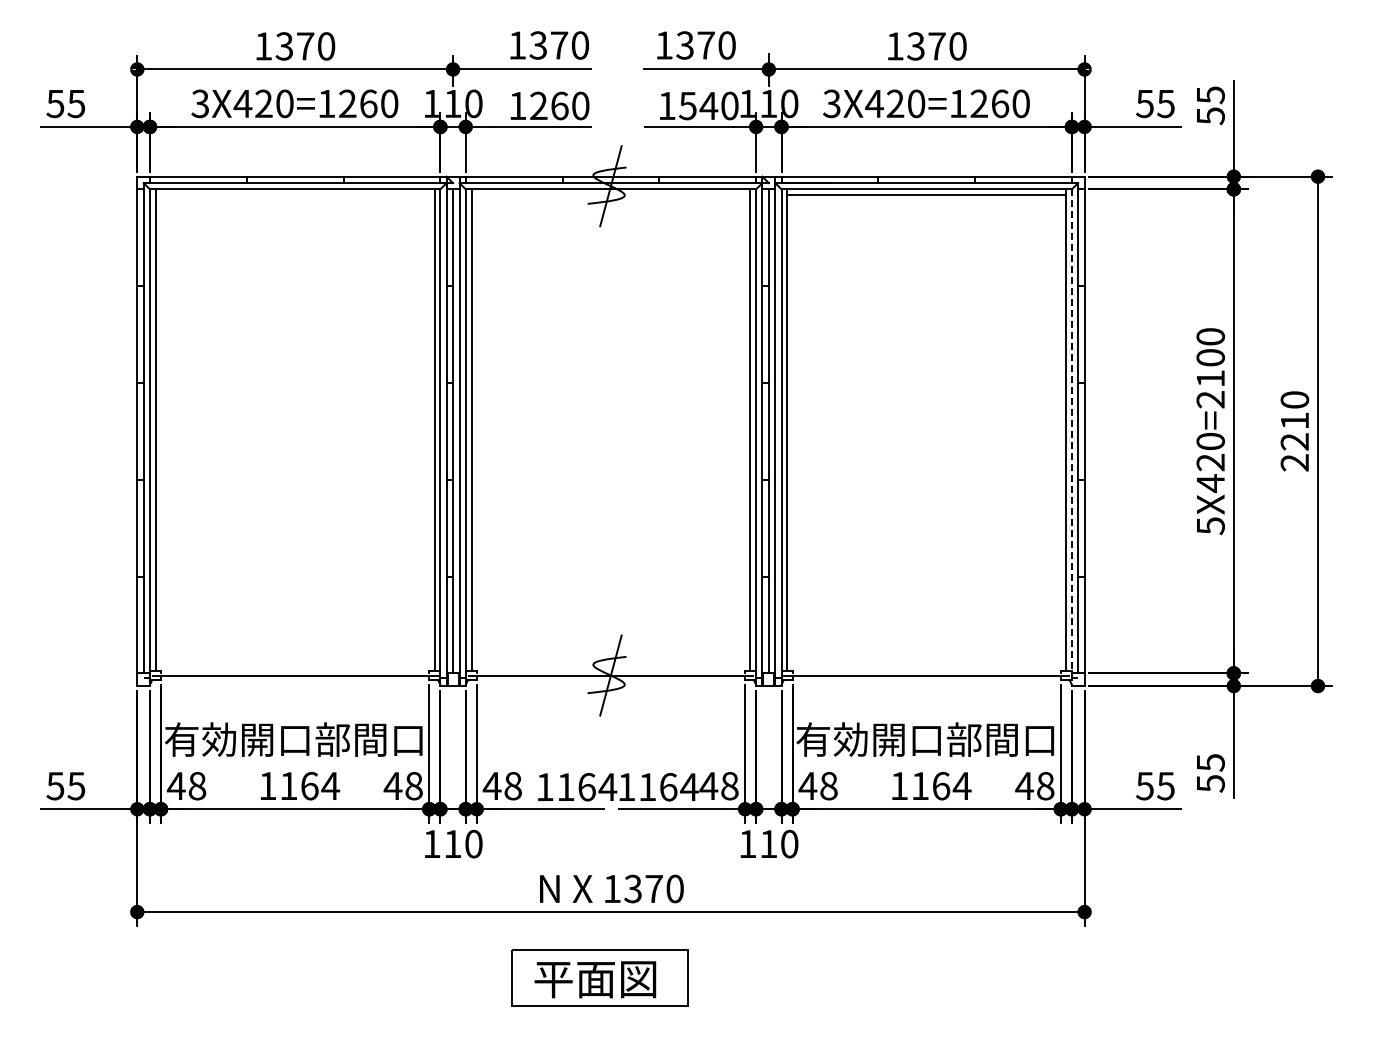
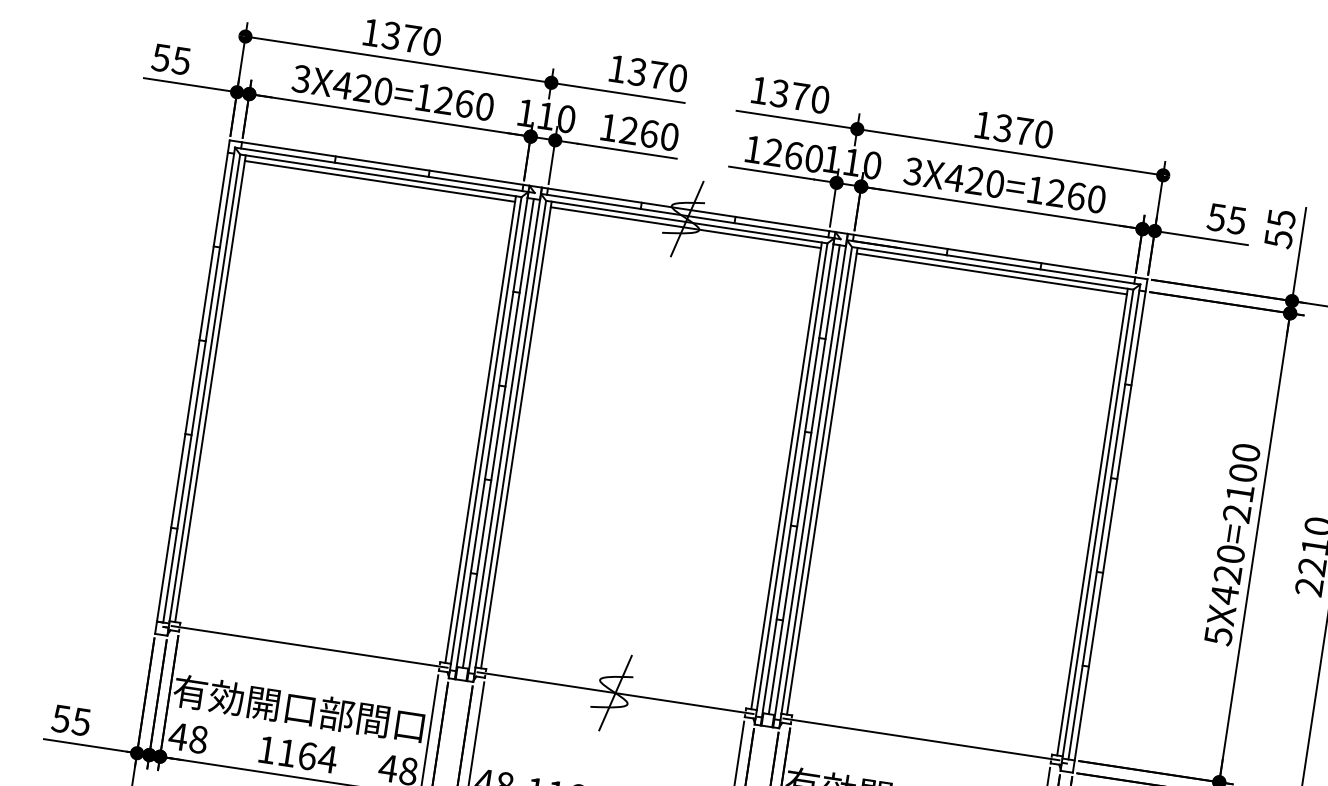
text: (698, 105) -> (783, 153), 1540 -> 1260
line: (294, 195) -> (379, 181), added
line: (610, 195) -> (685, 227), added
line: (1071, 438) -> (1096, 530), dashed -> solid

